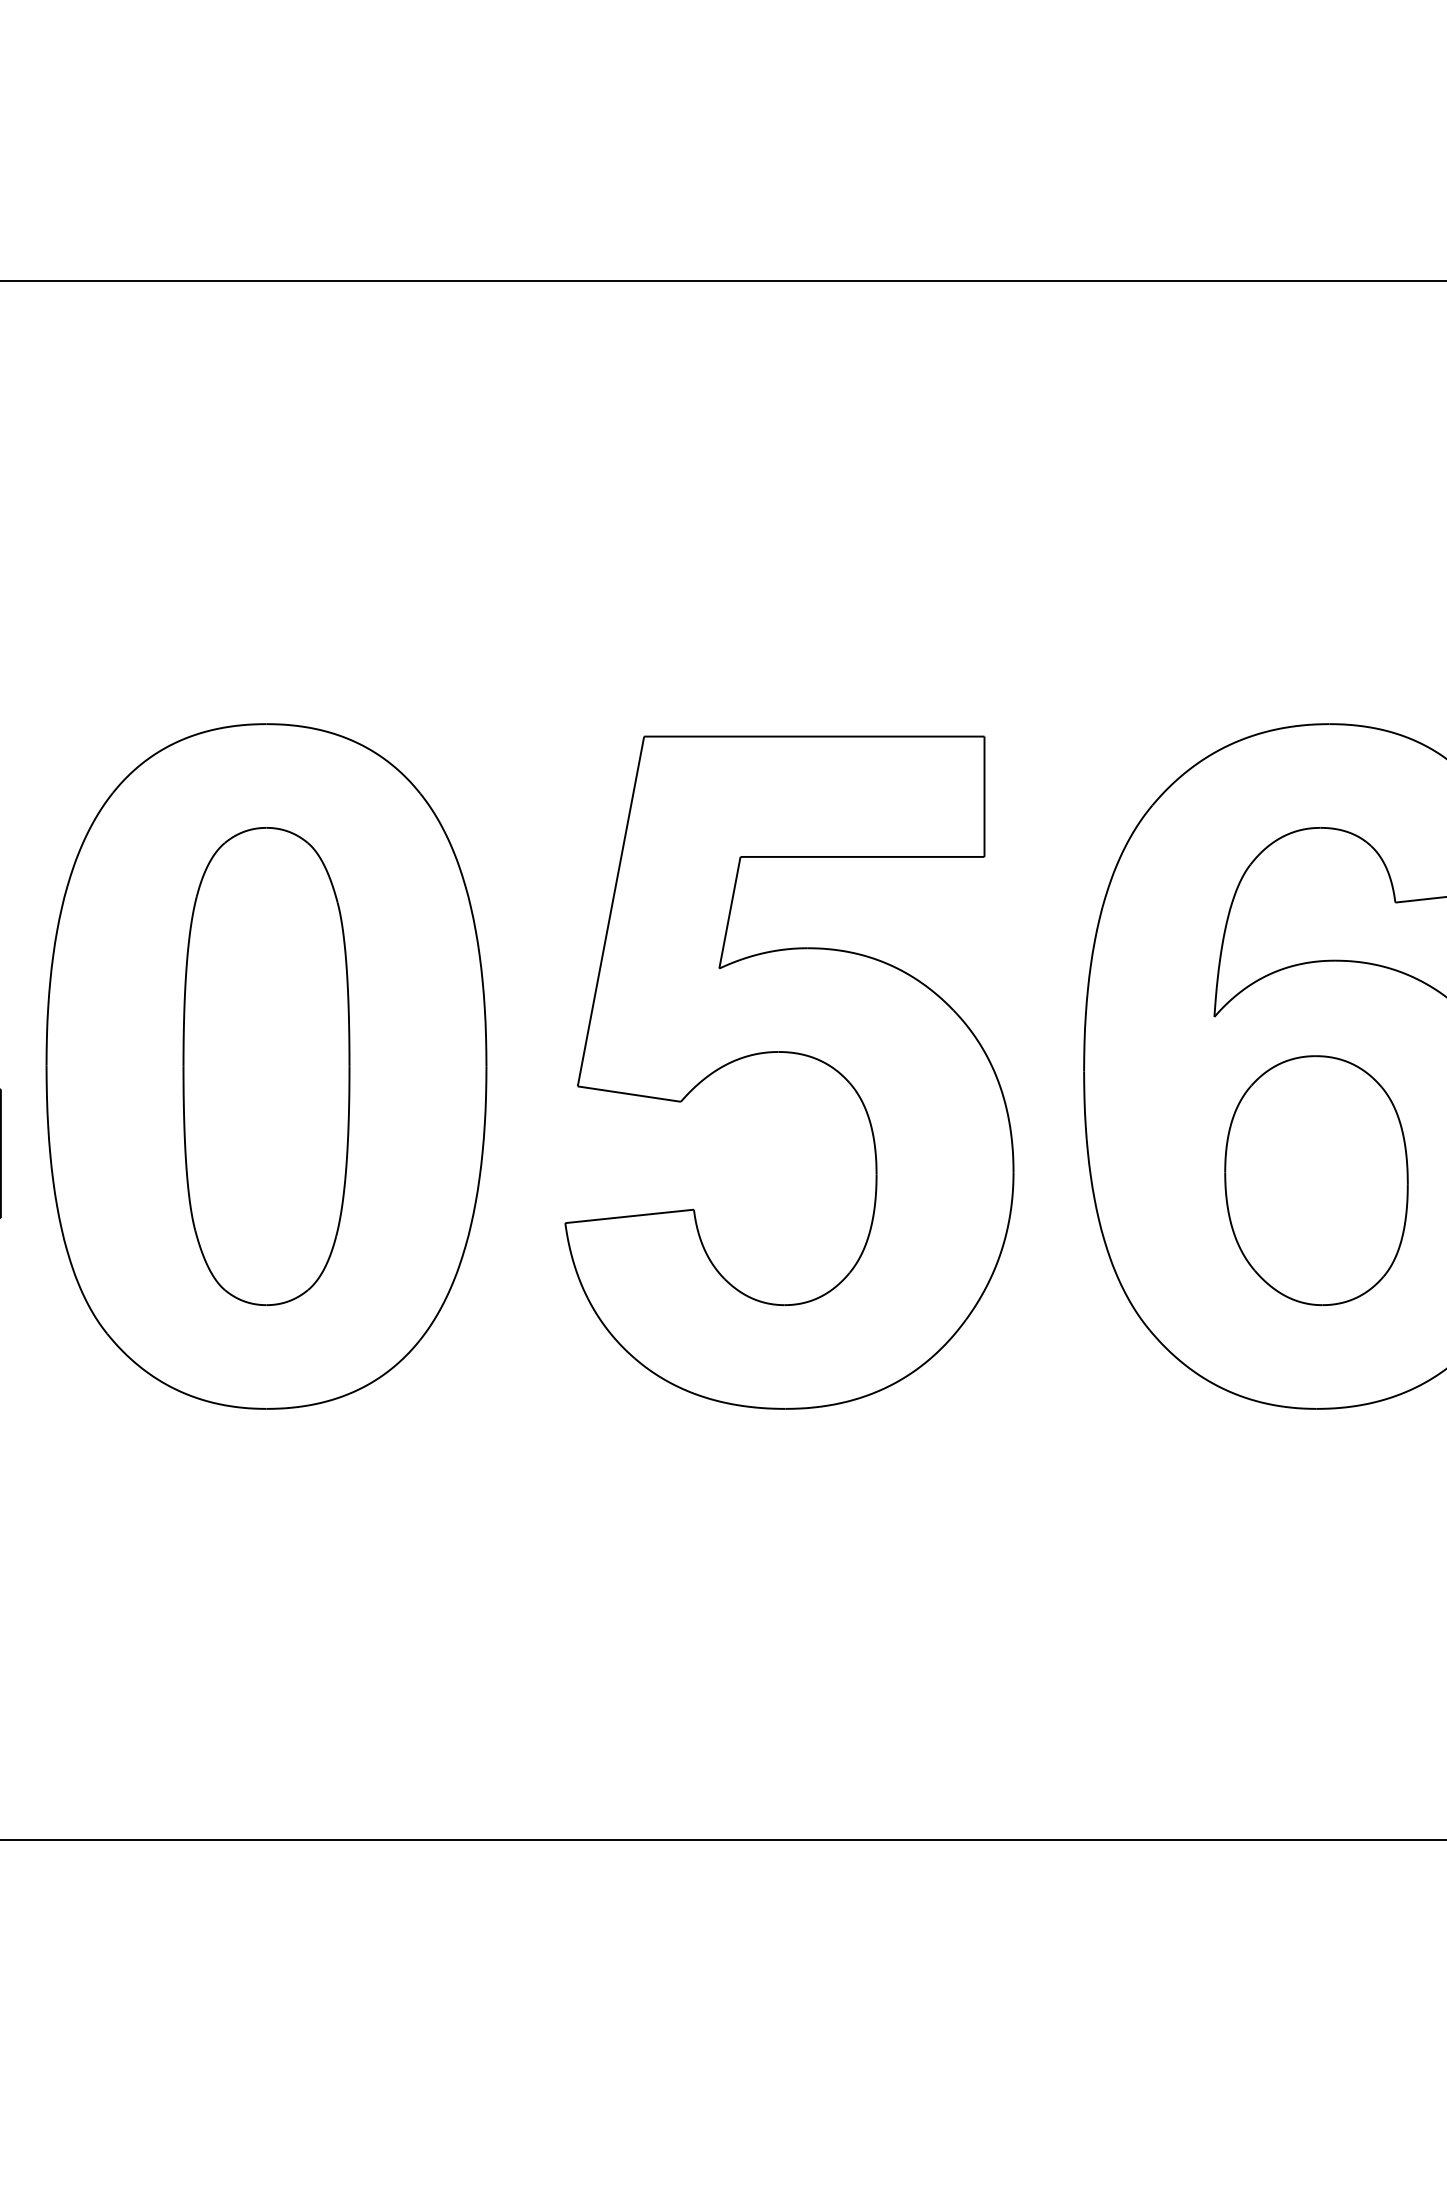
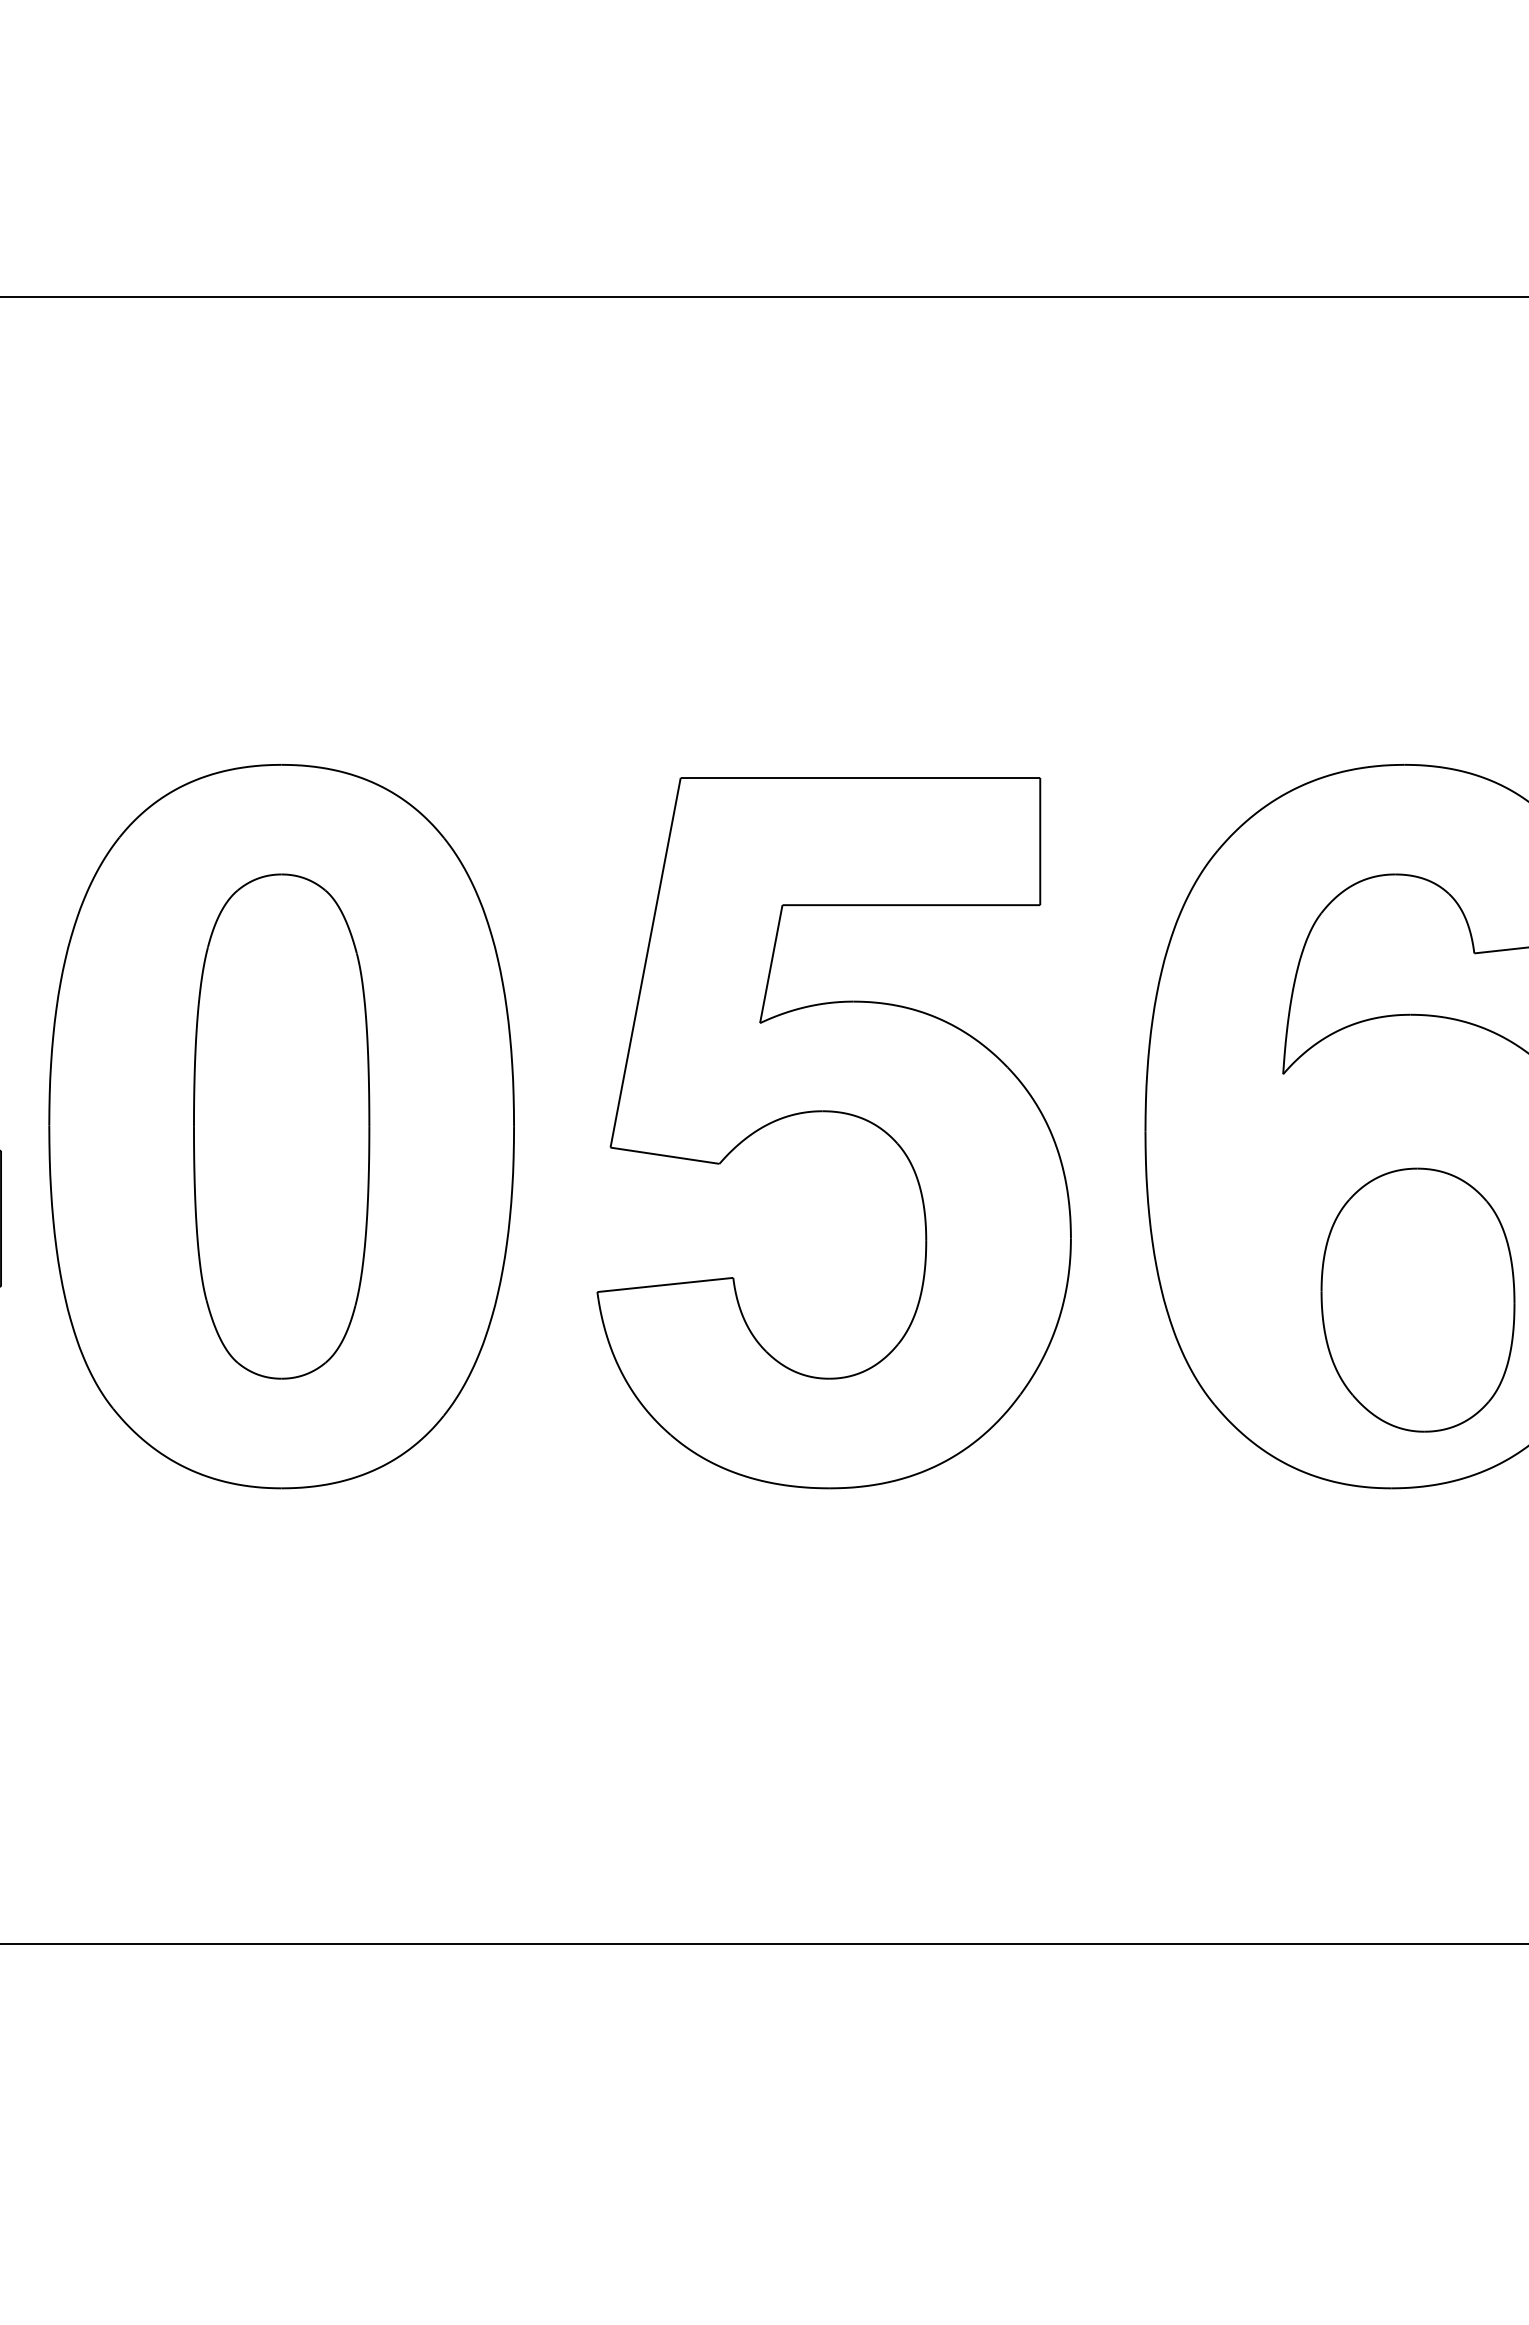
part: (1316, 1180) -> (1417, 1299), moved

